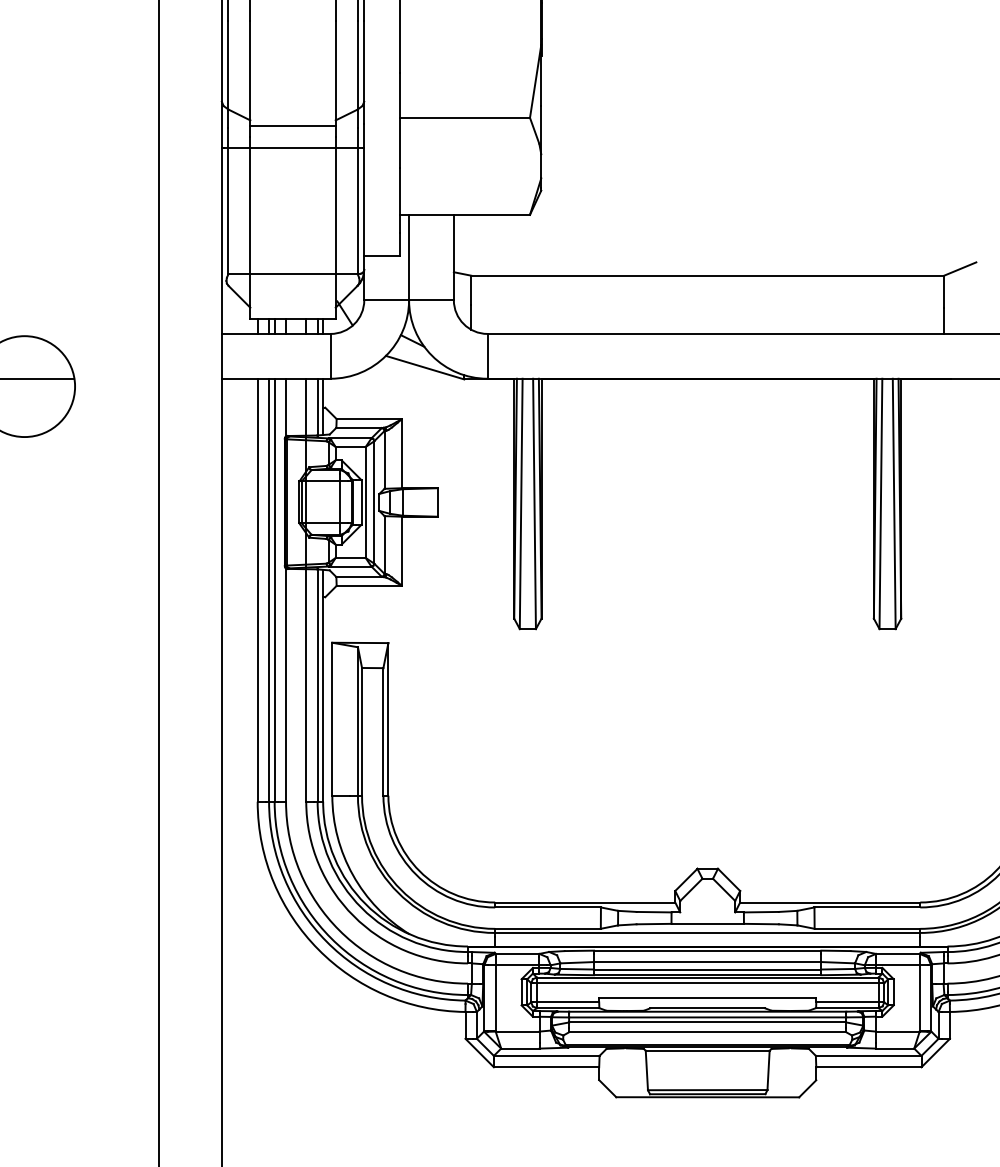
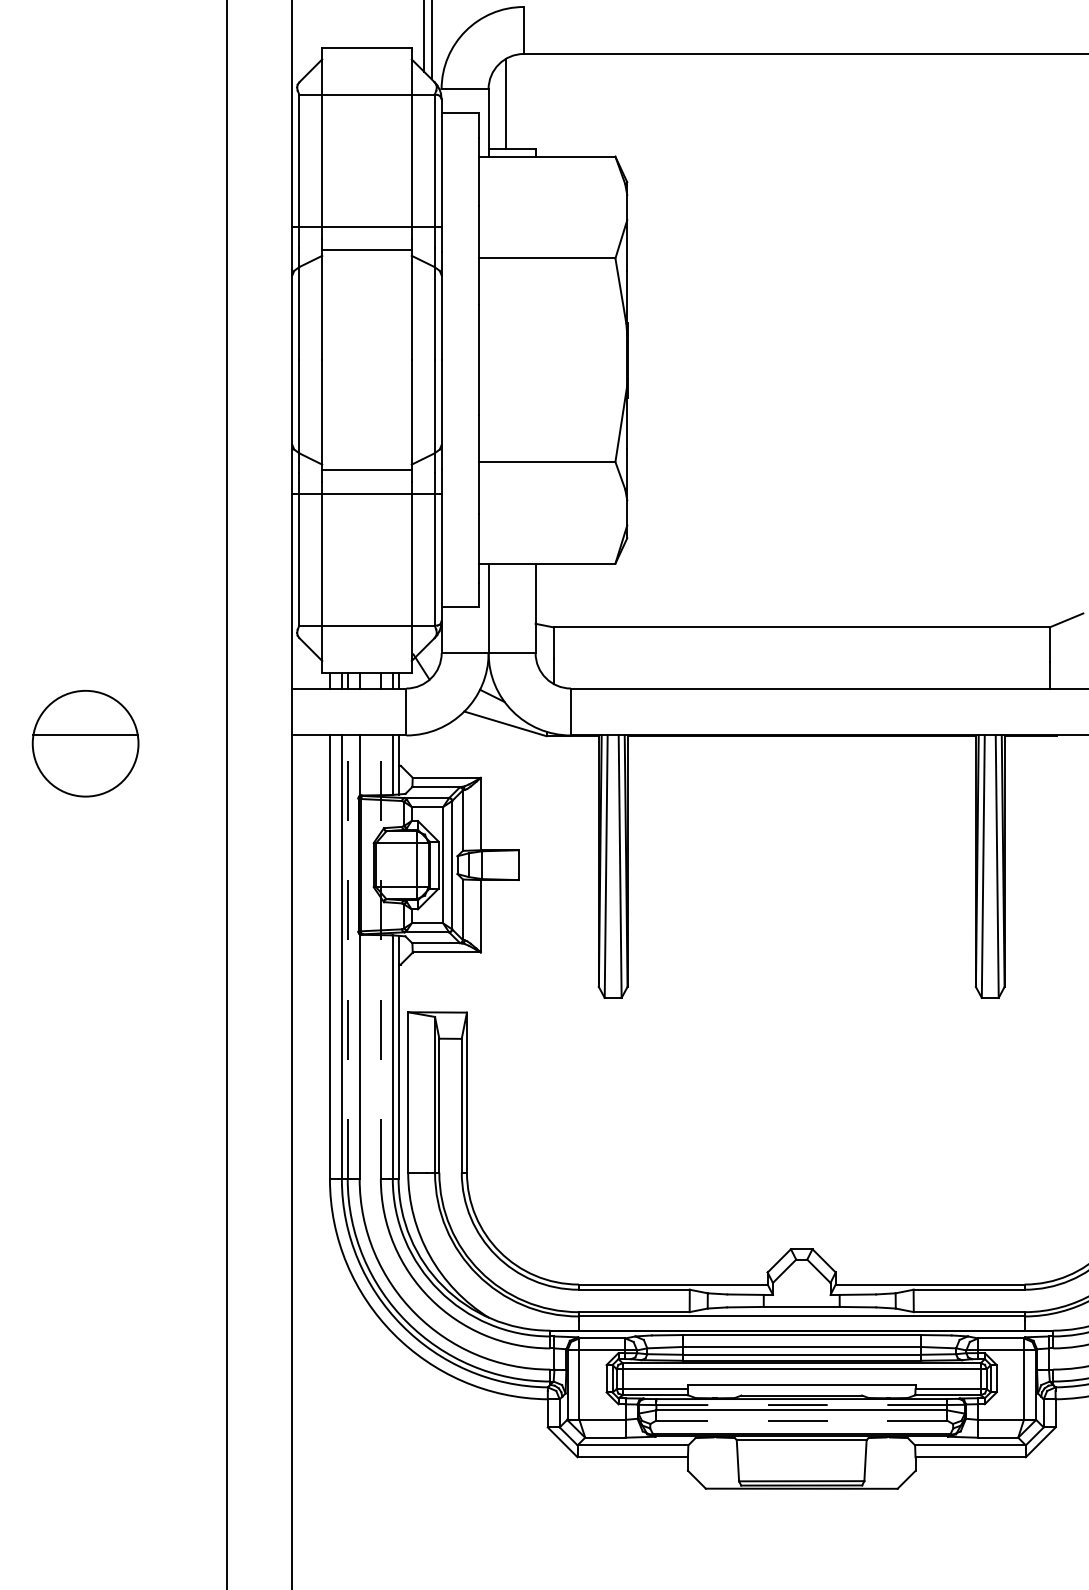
line: (274, 590) -> (347, 957), solid -> dashed
line: (305, 590) -> (380, 957), solid -> dashed
line: (707, 1017) -> (801, 1405), solid -> dashed
line: (707, 1032) -> (801, 1420), solid -> dashed

